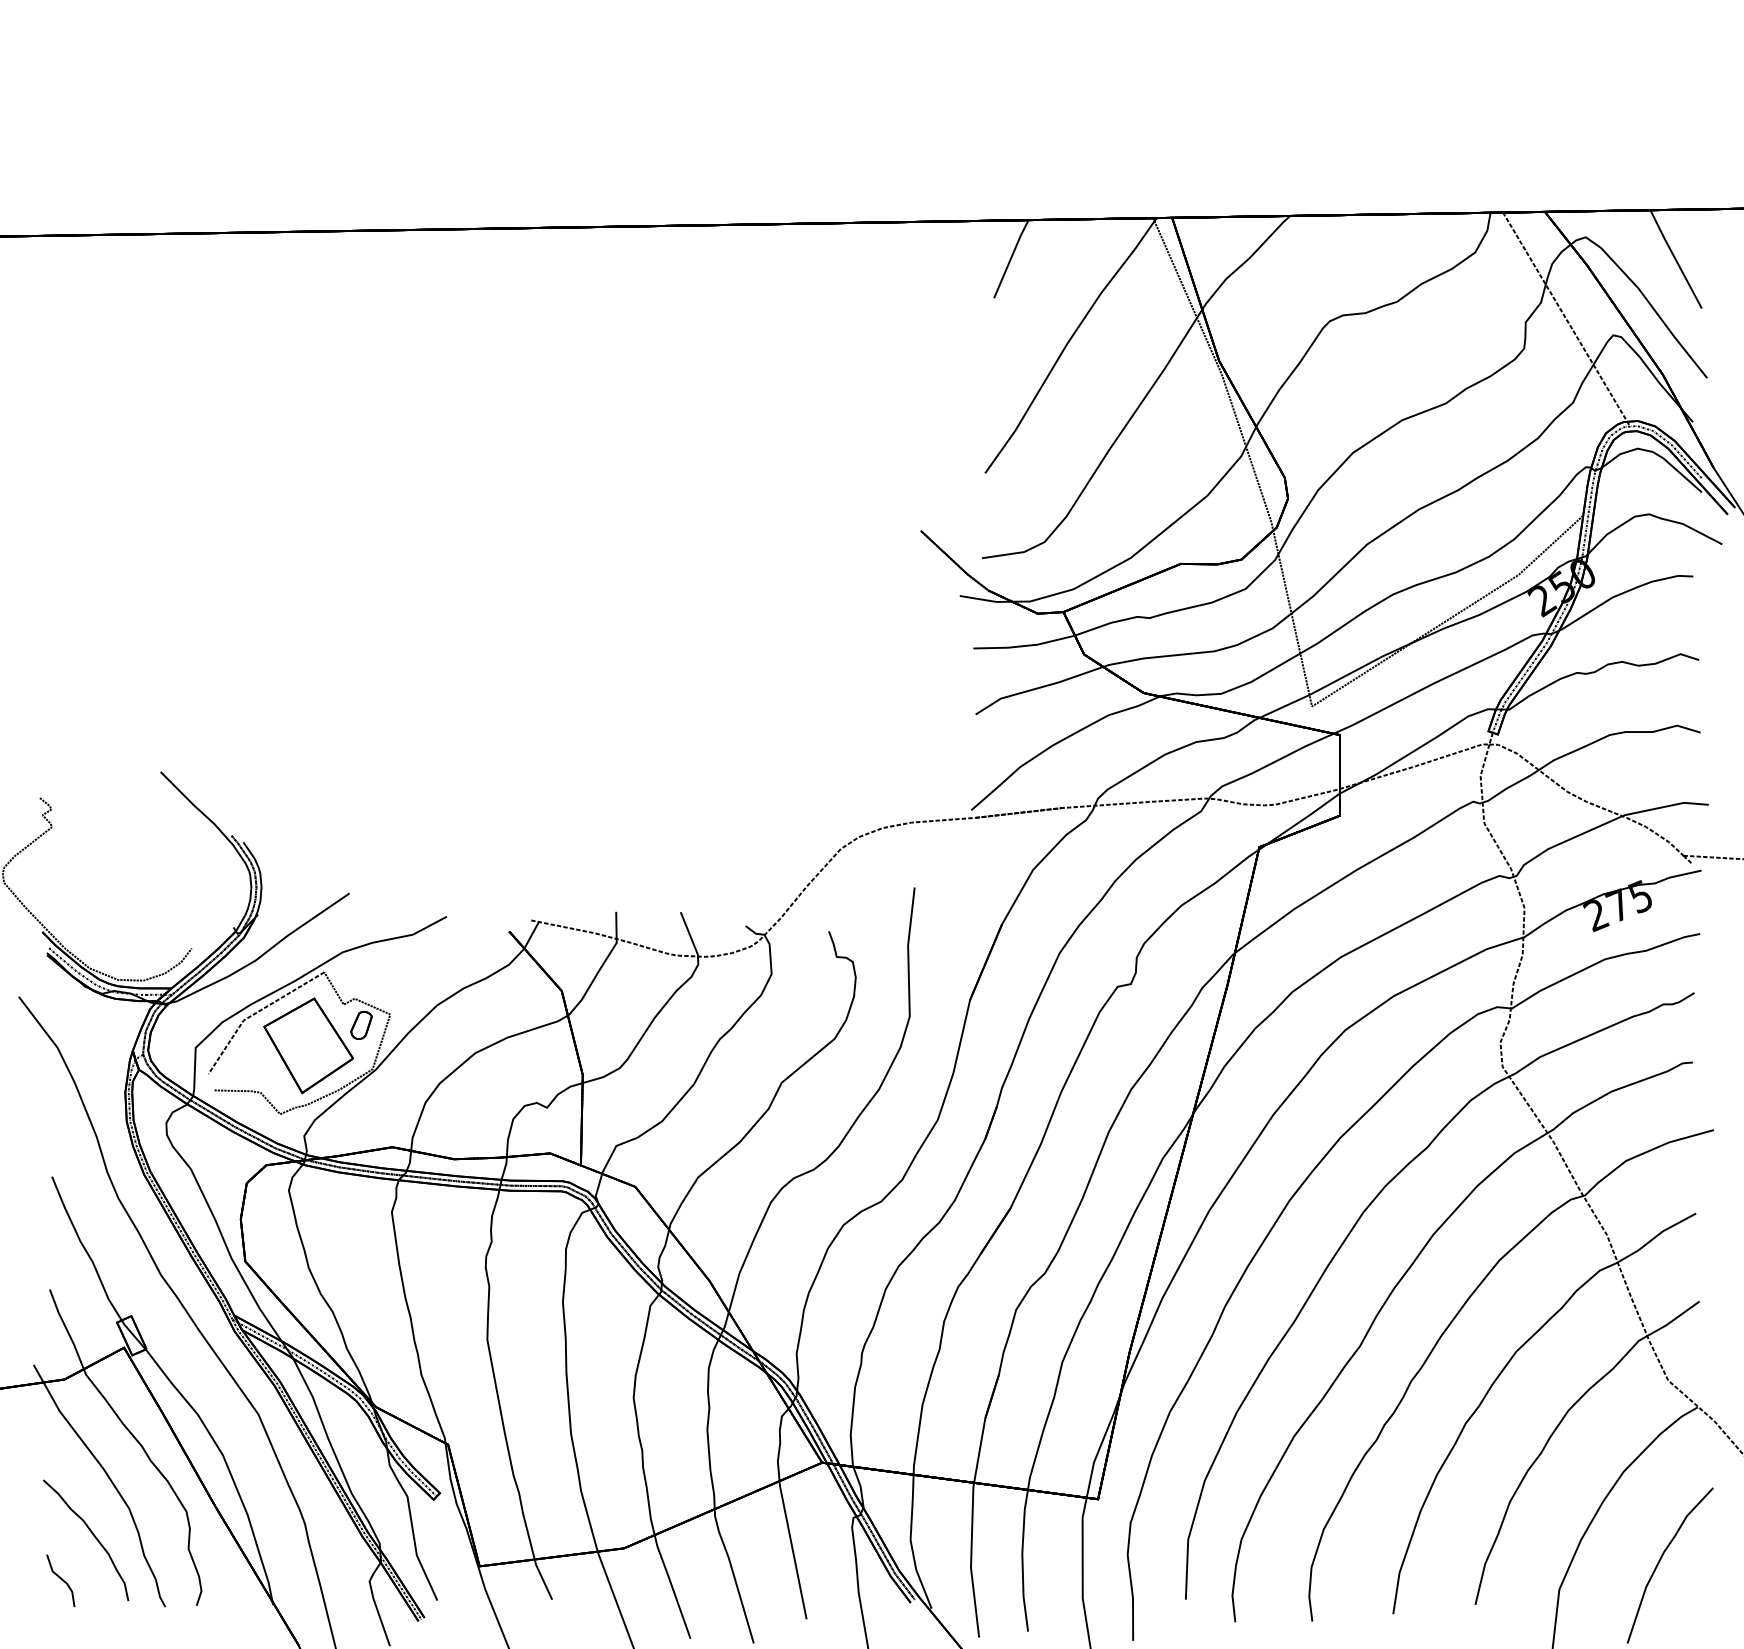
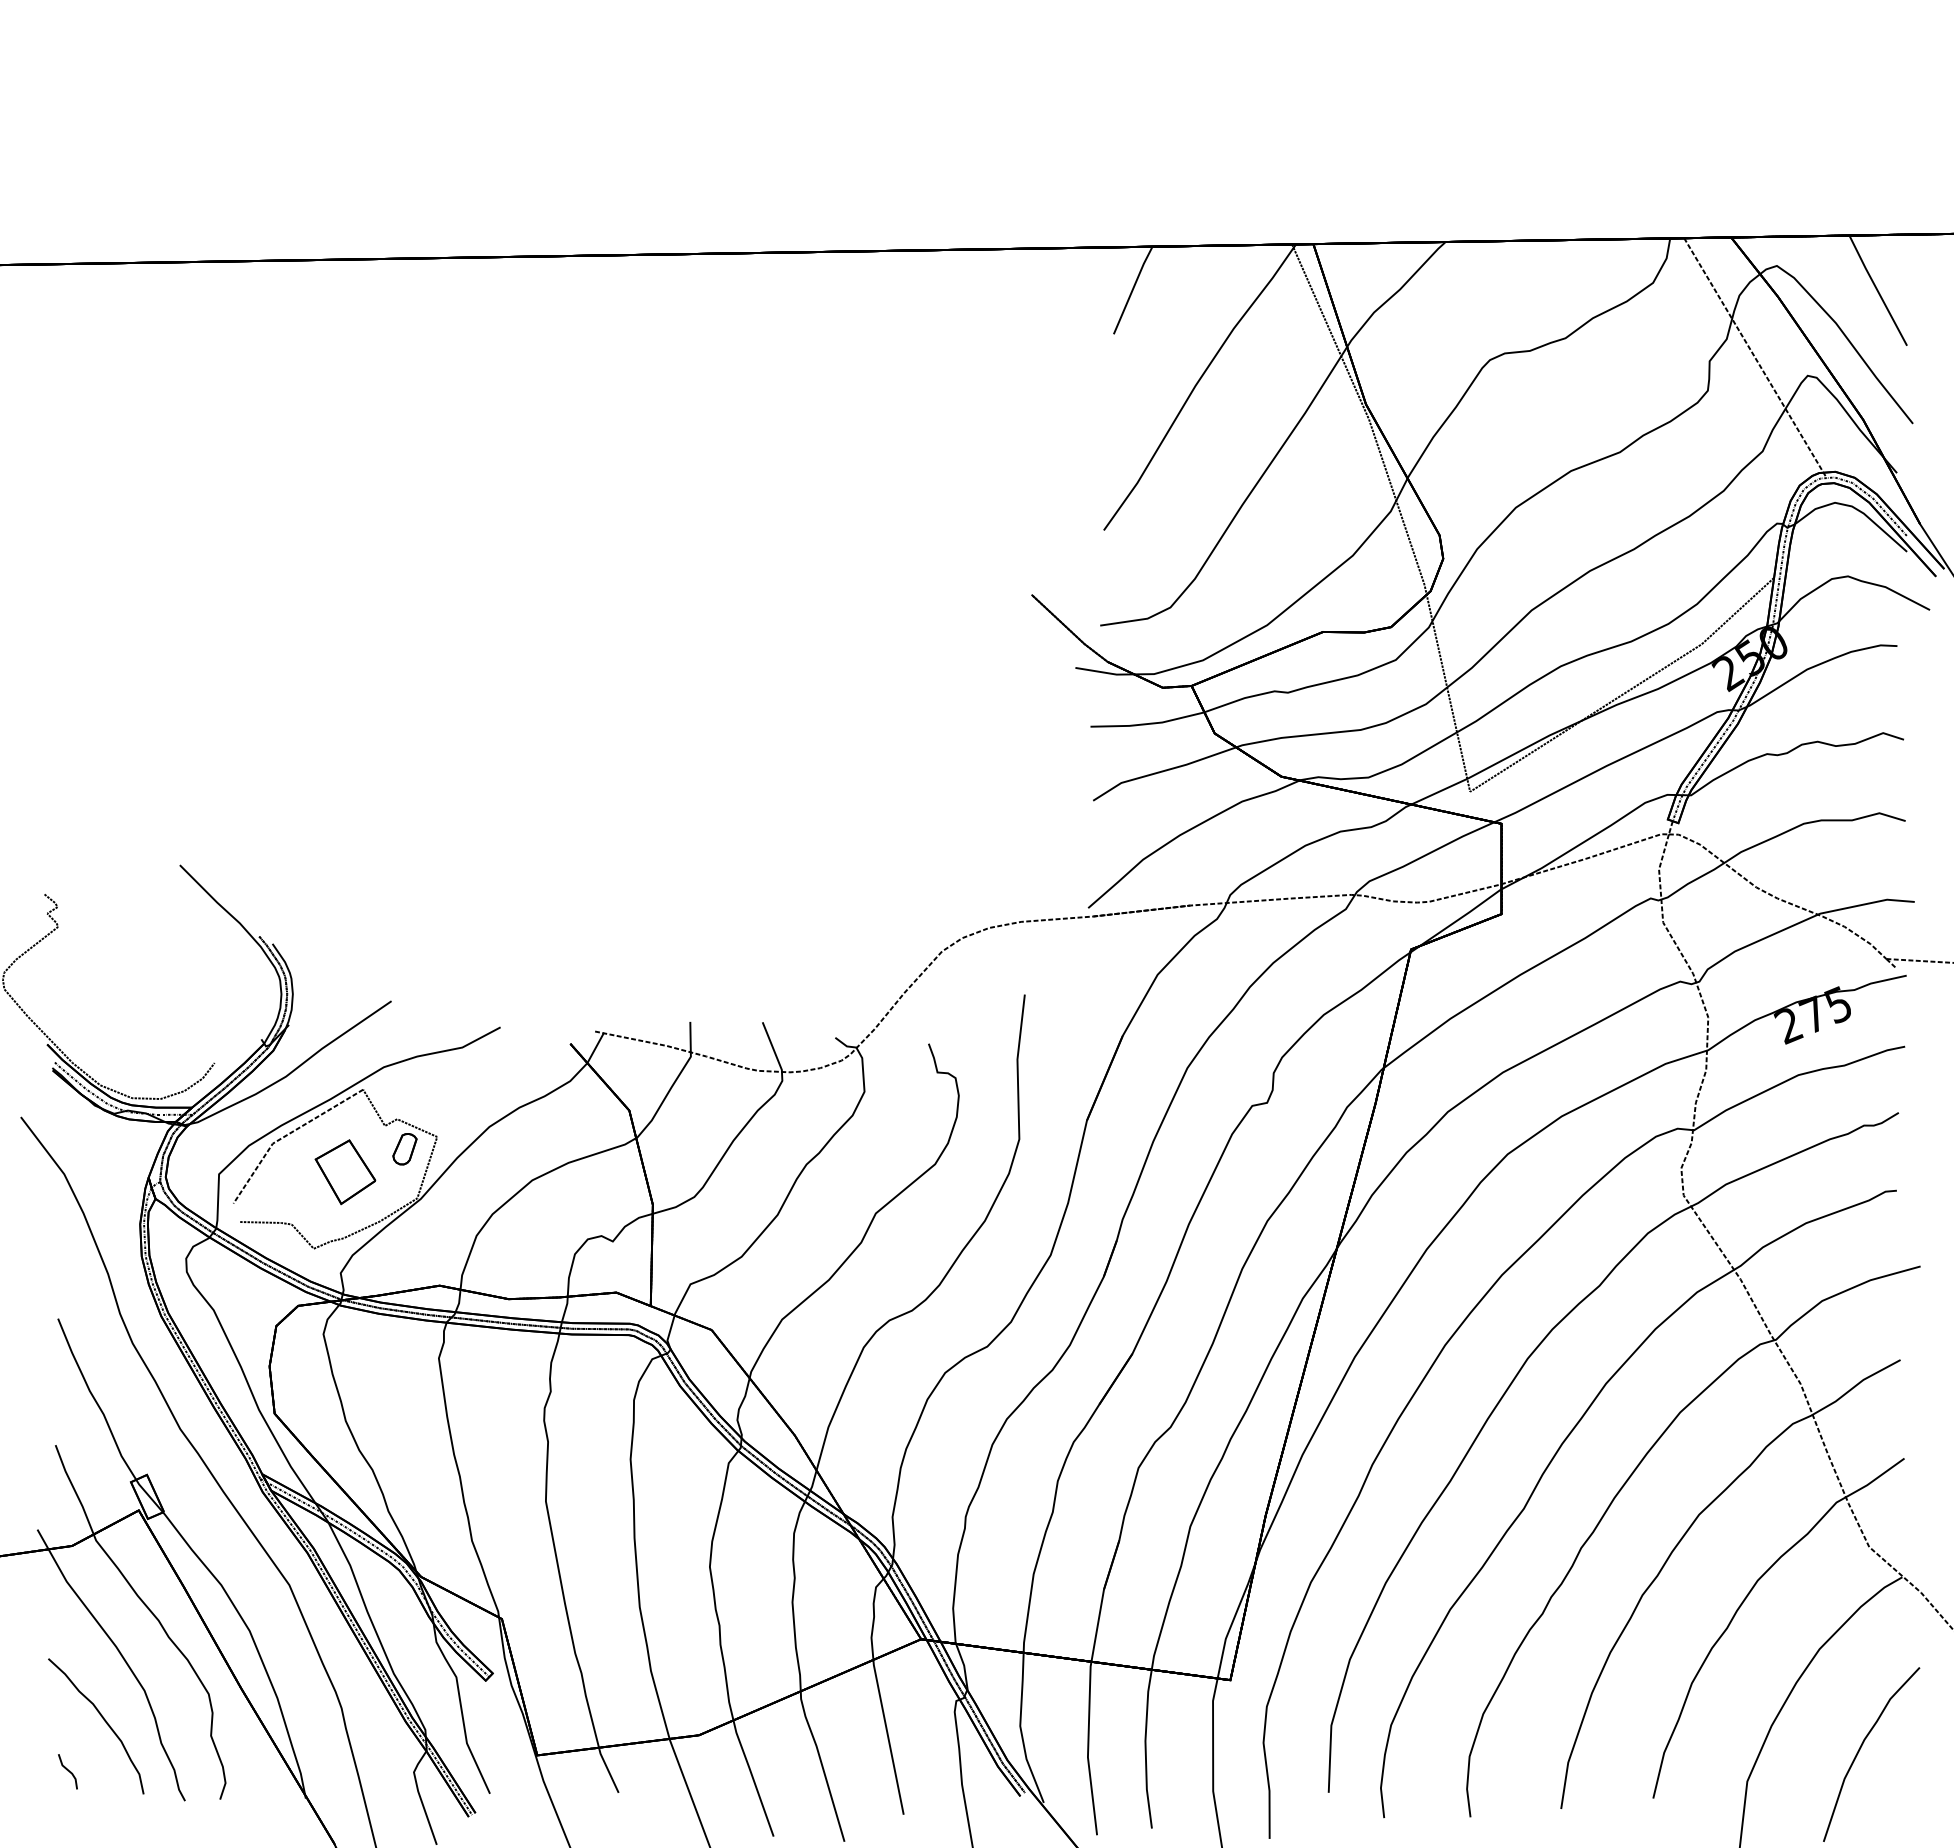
part: (308, 1046) -> (345, 1172), size x0.6
part: (60, 1580) -> (67, 1771), size x0.6

